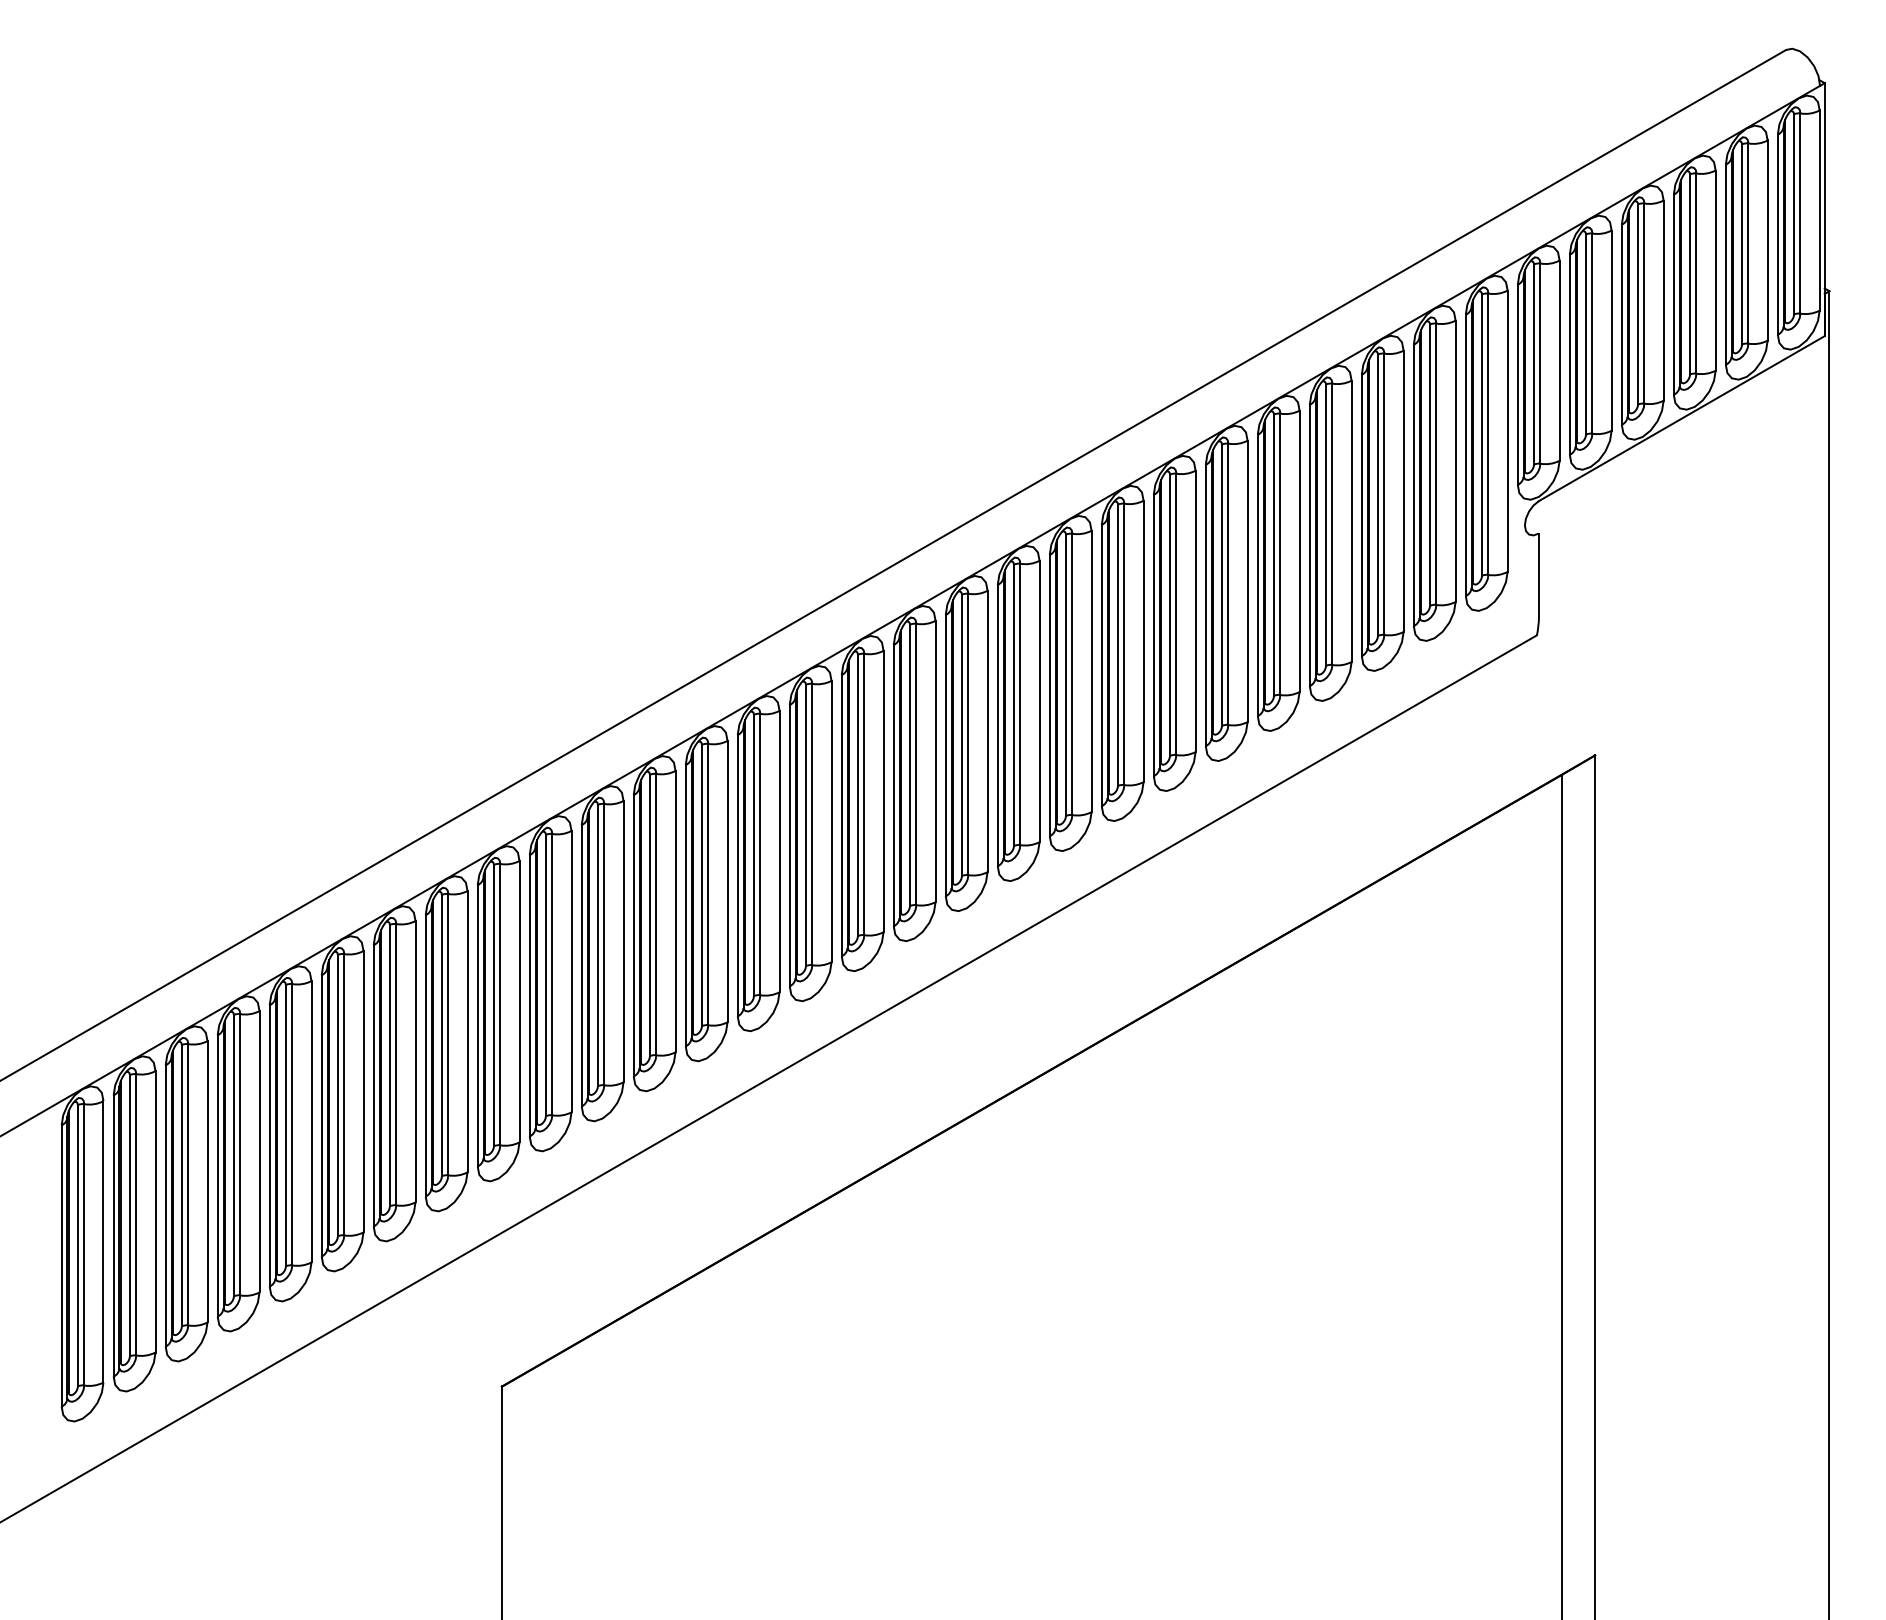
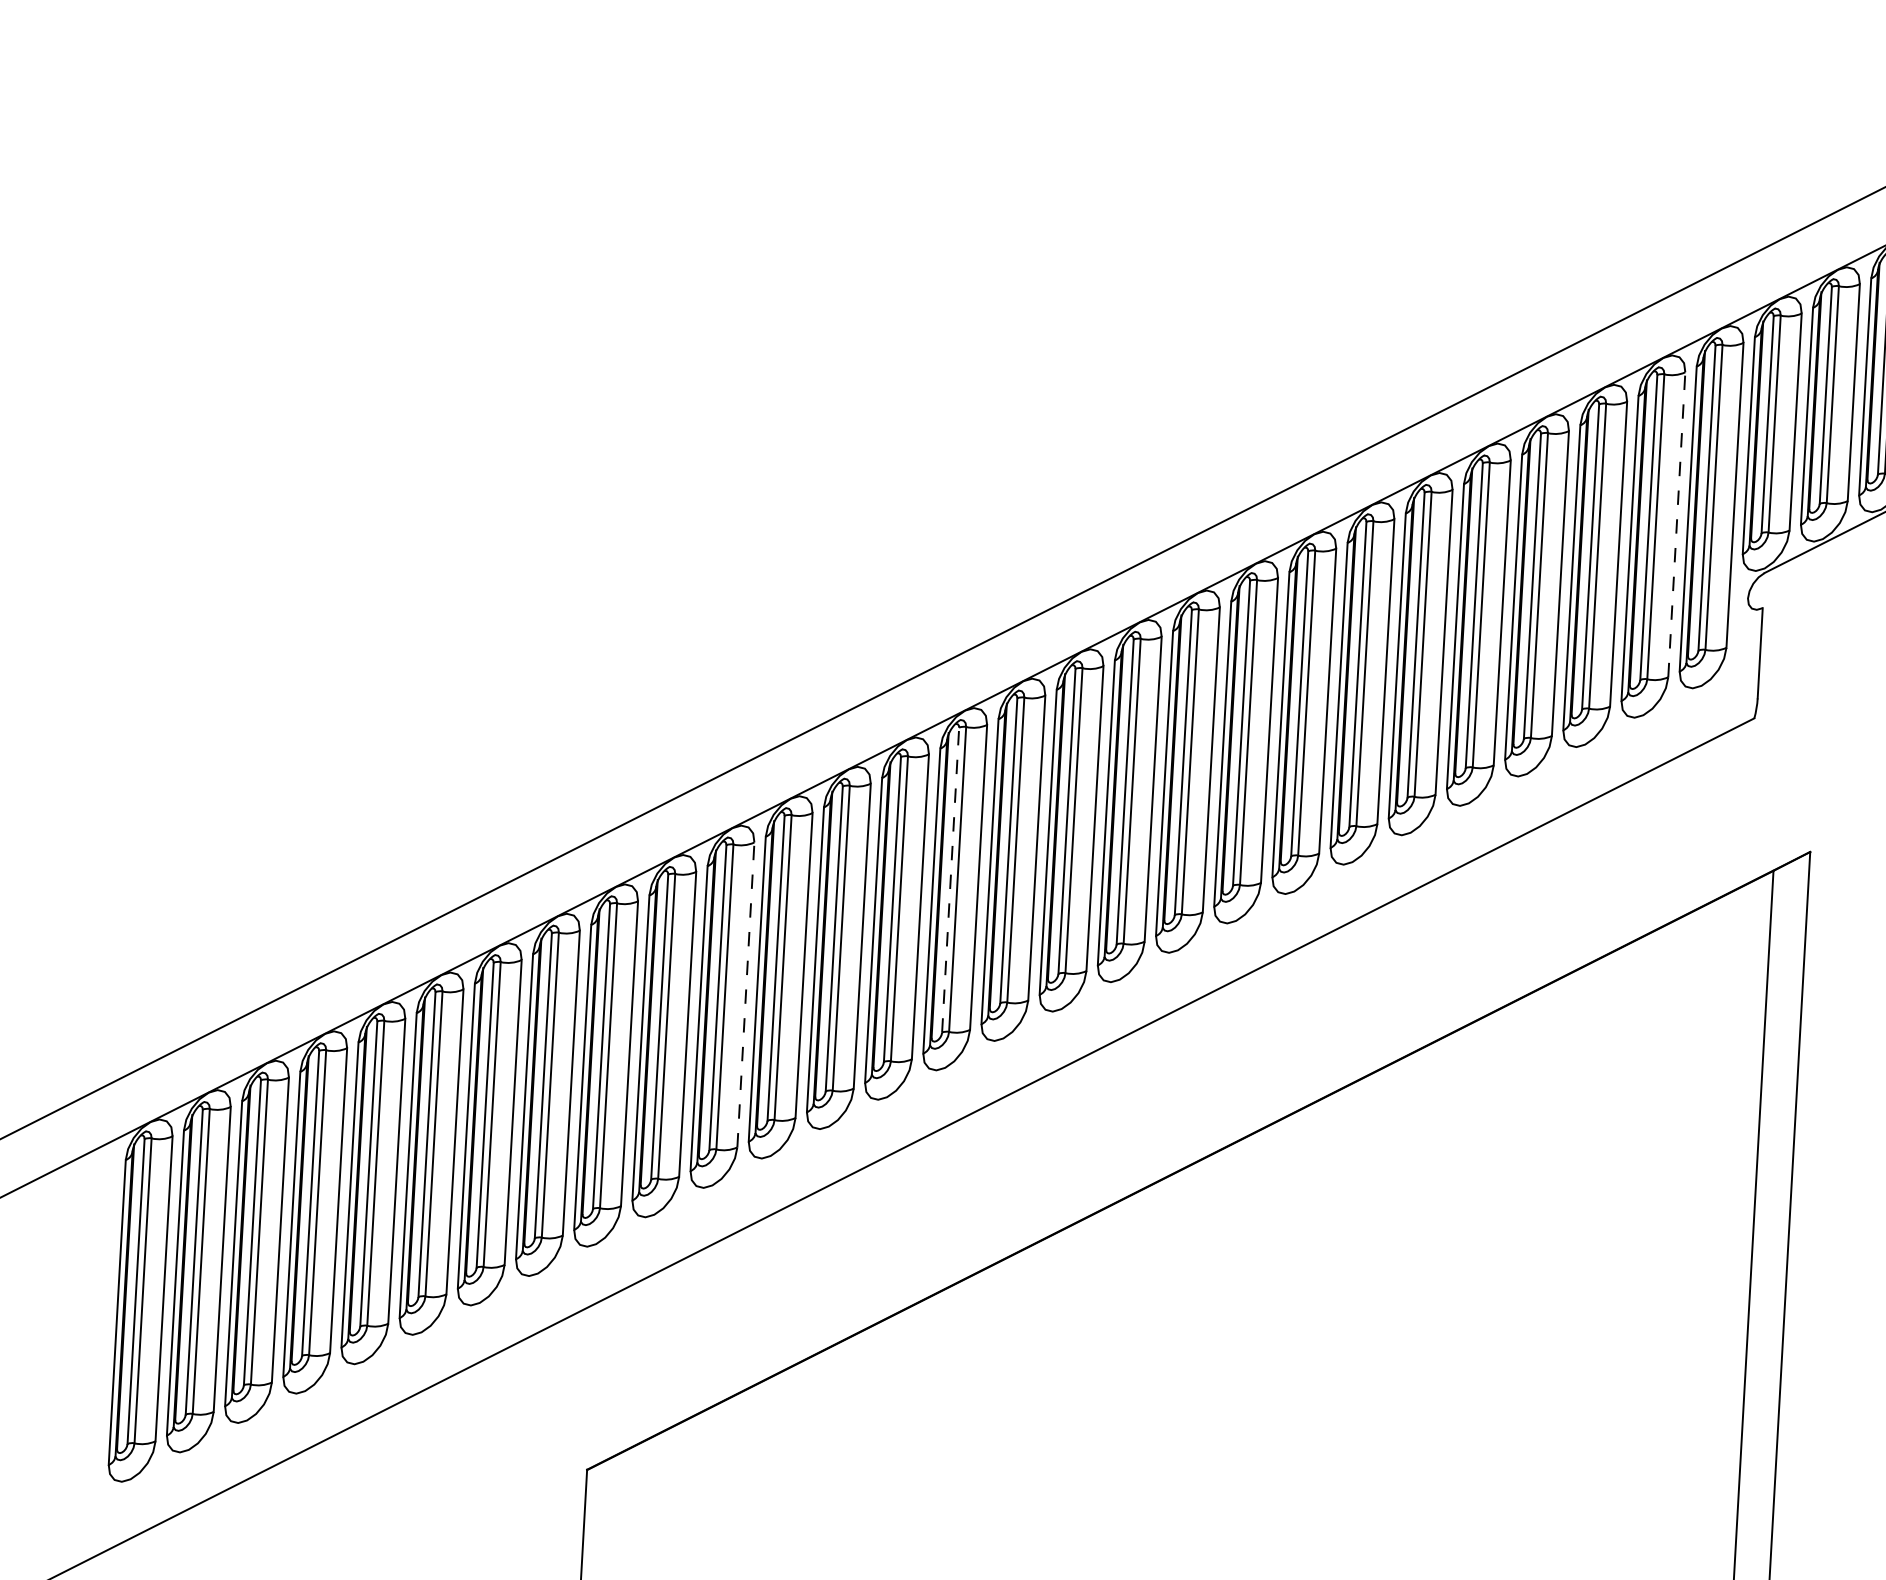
line: (1455, 461) -> (1676, 524), solid -> dashed
line: (805, 825) -> (950, 880), solid -> dashed
line: (623, 941) -> (745, 994), solid -> dashed

